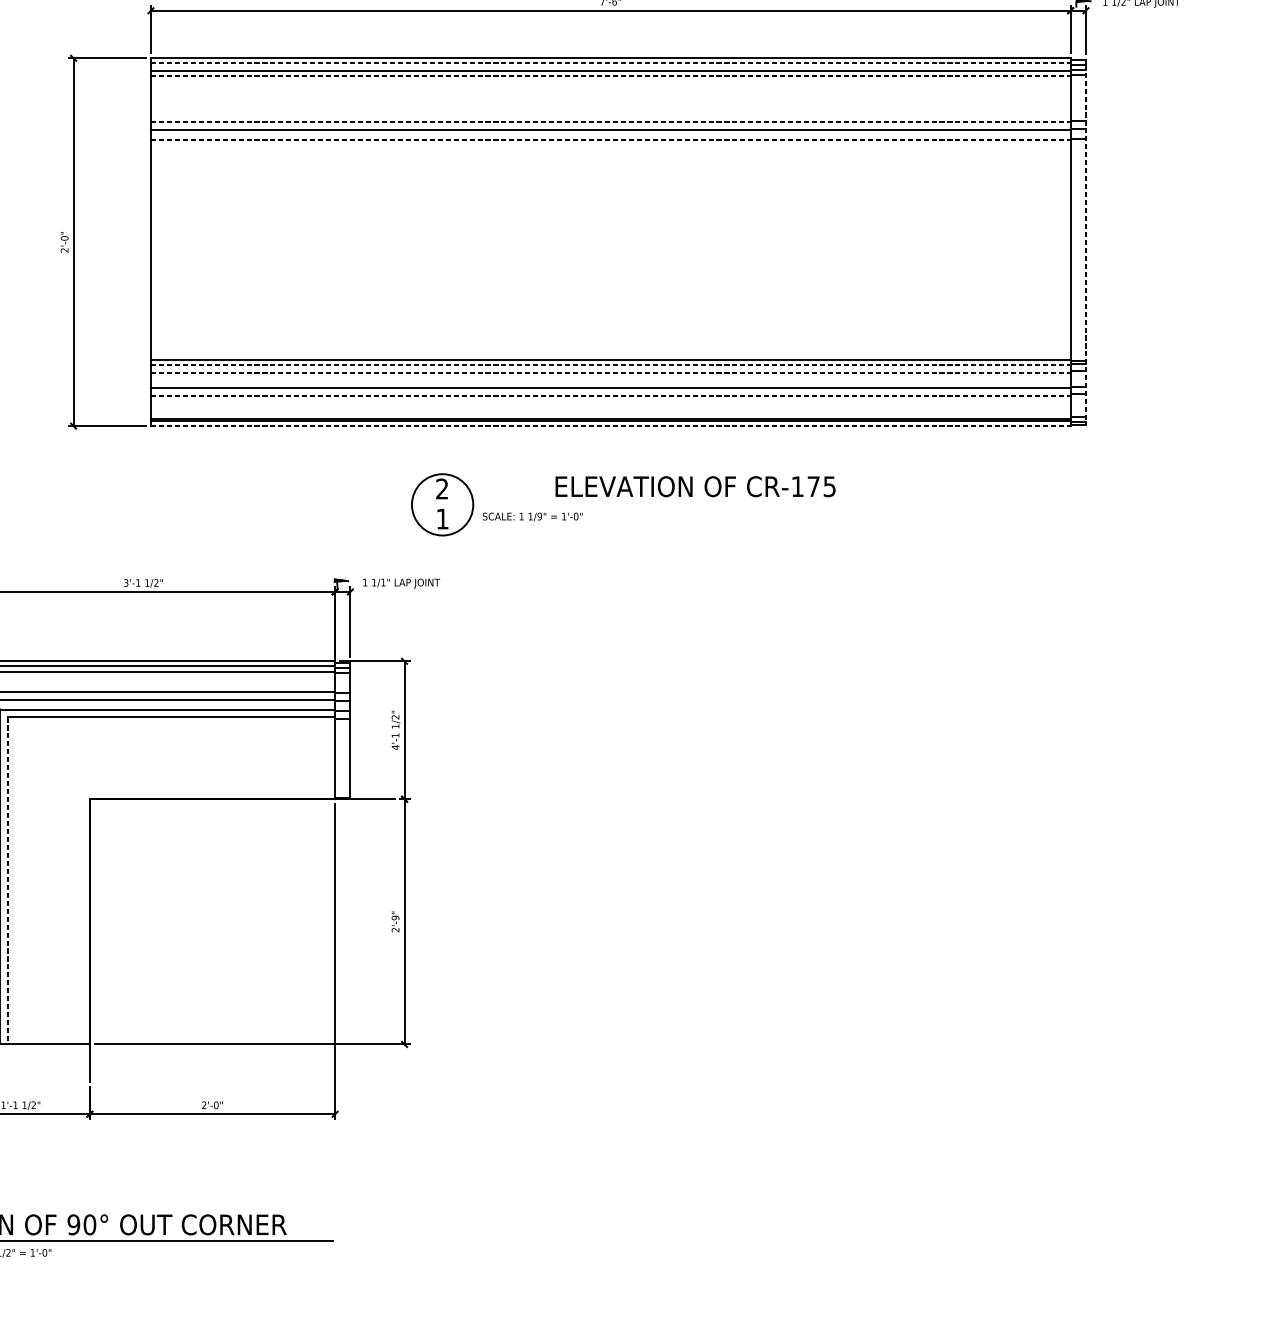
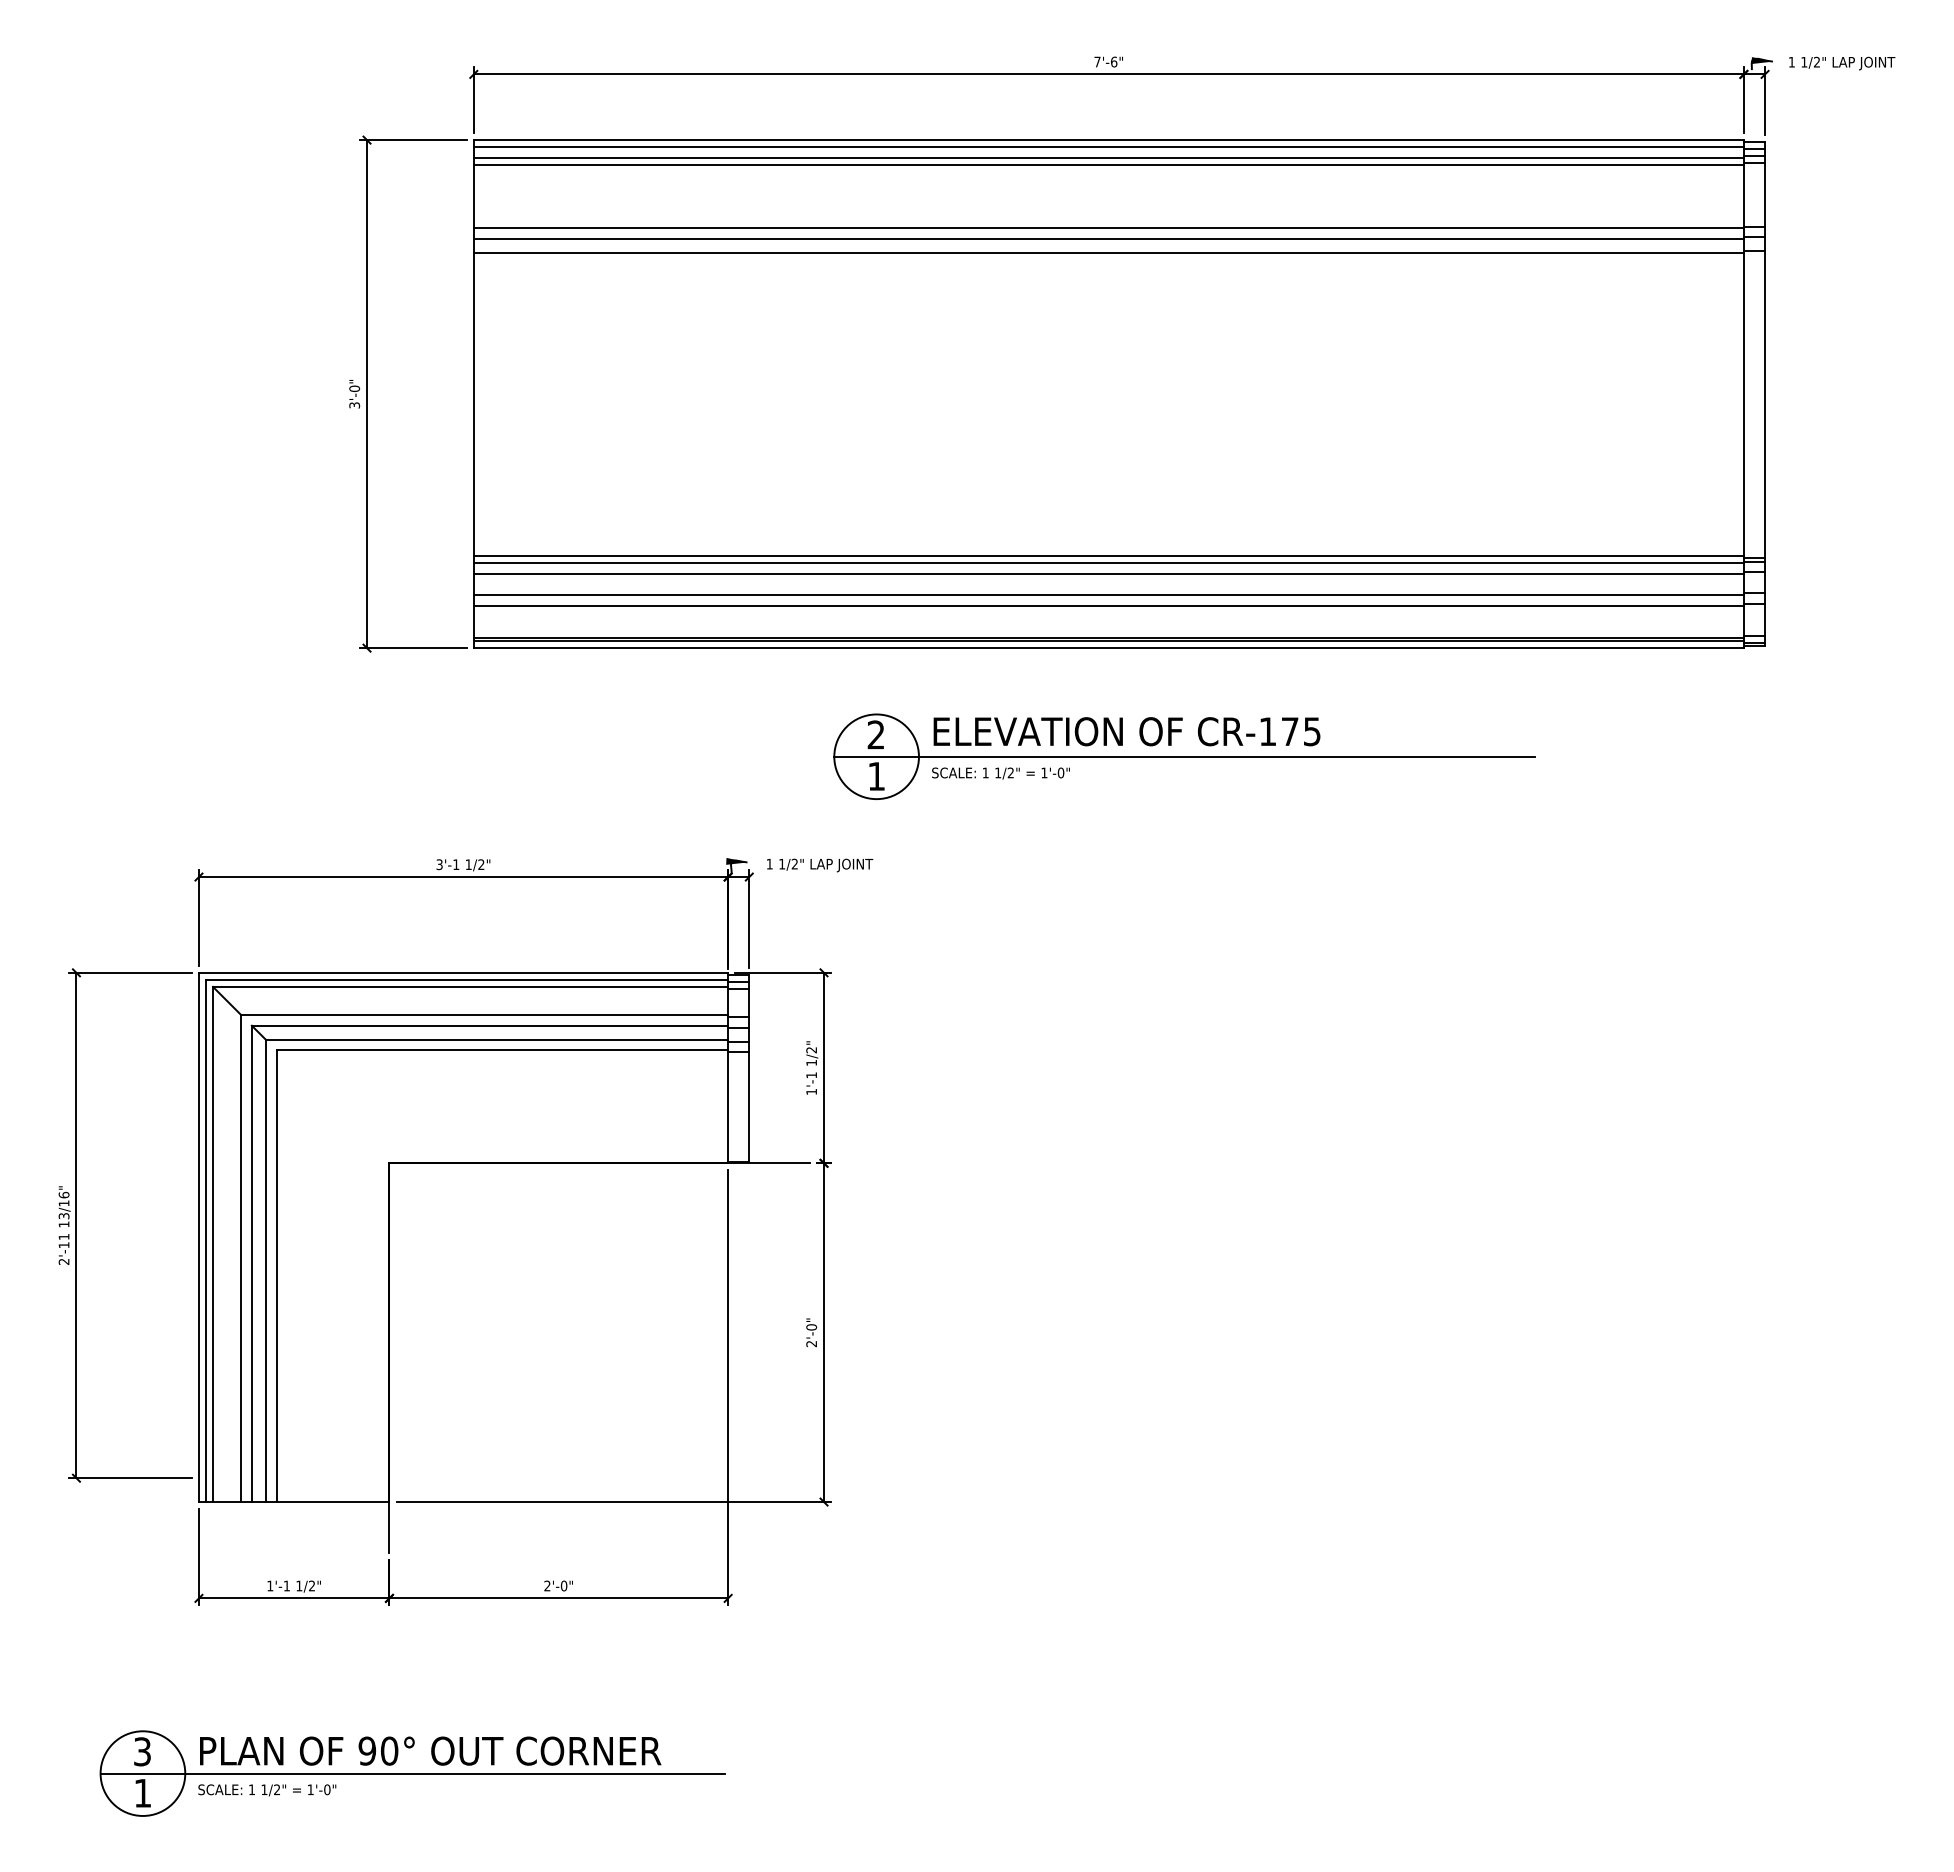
line: (611, 63) -> (1109, 147), dashed -> solid
line: (611, 75) -> (1109, 164), dashed -> solid
line: (611, 122) -> (1109, 228), dashed -> solid
line: (611, 139) -> (1109, 252), dashed -> solid
line: (1086, 244) -> (1765, 397), dashed -> solid
text: (65, 250) -> (355, 405), 2'-0" -> 3'-0"
line: (611, 364) -> (1109, 563), dashed -> solid
line: (611, 372) -> (1109, 574), dashed -> solid
line: (611, 395) -> (1109, 605), dashed -> solid
line: (611, 426) -> (1109, 648), dashed -> solid
text: (695, 486) -> (1126, 731), moved
line: (665, 504) -> (1184, 756), added
text: (539, 516) -> (1010, 772), 1/9" -> 1/2"
text: (383, 582) -> (794, 863), 1/1" -> 1/2"
text: (395, 747) -> (811, 1091), 4'-1 -> 1'-1
line: (8, 881) -> (276, 1276), dashed -> solid
text: (395, 918) -> (811, 1327), 2'-9" -> 2'-0"

